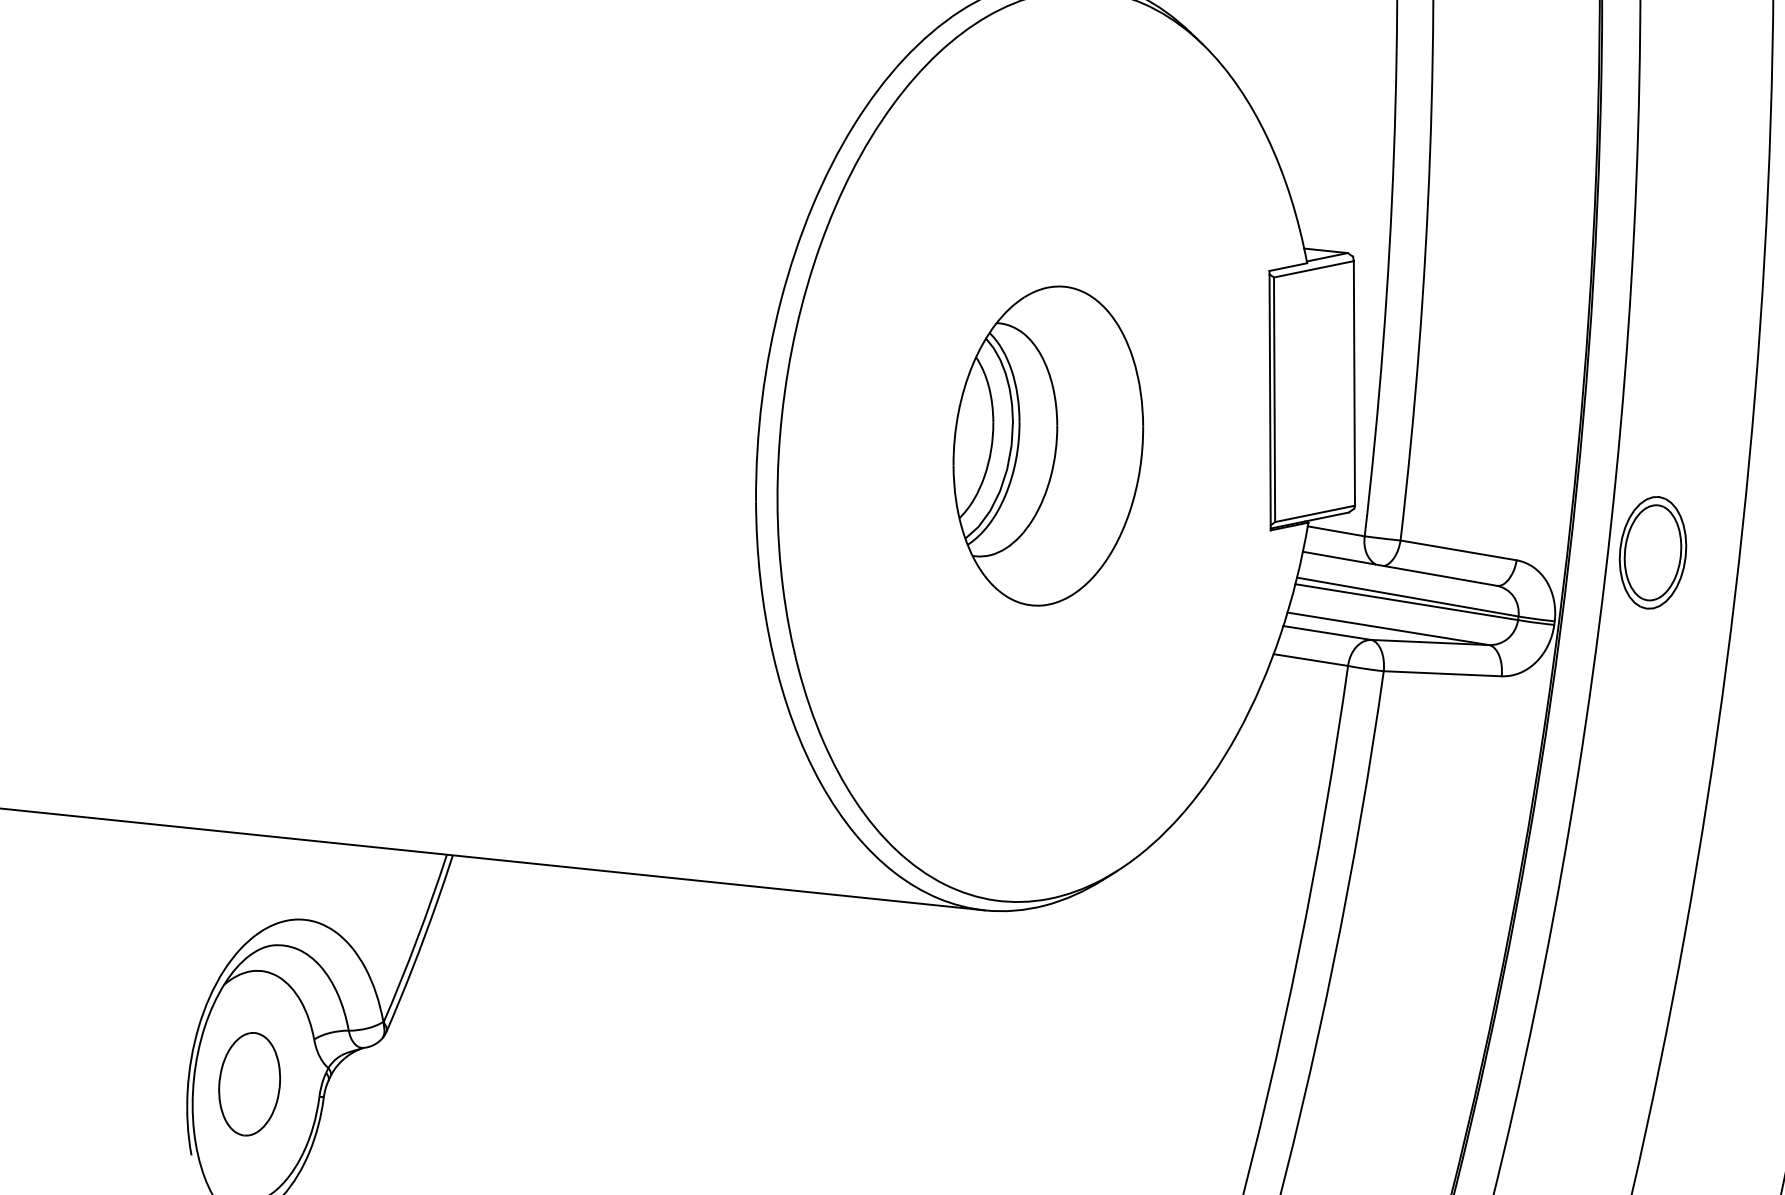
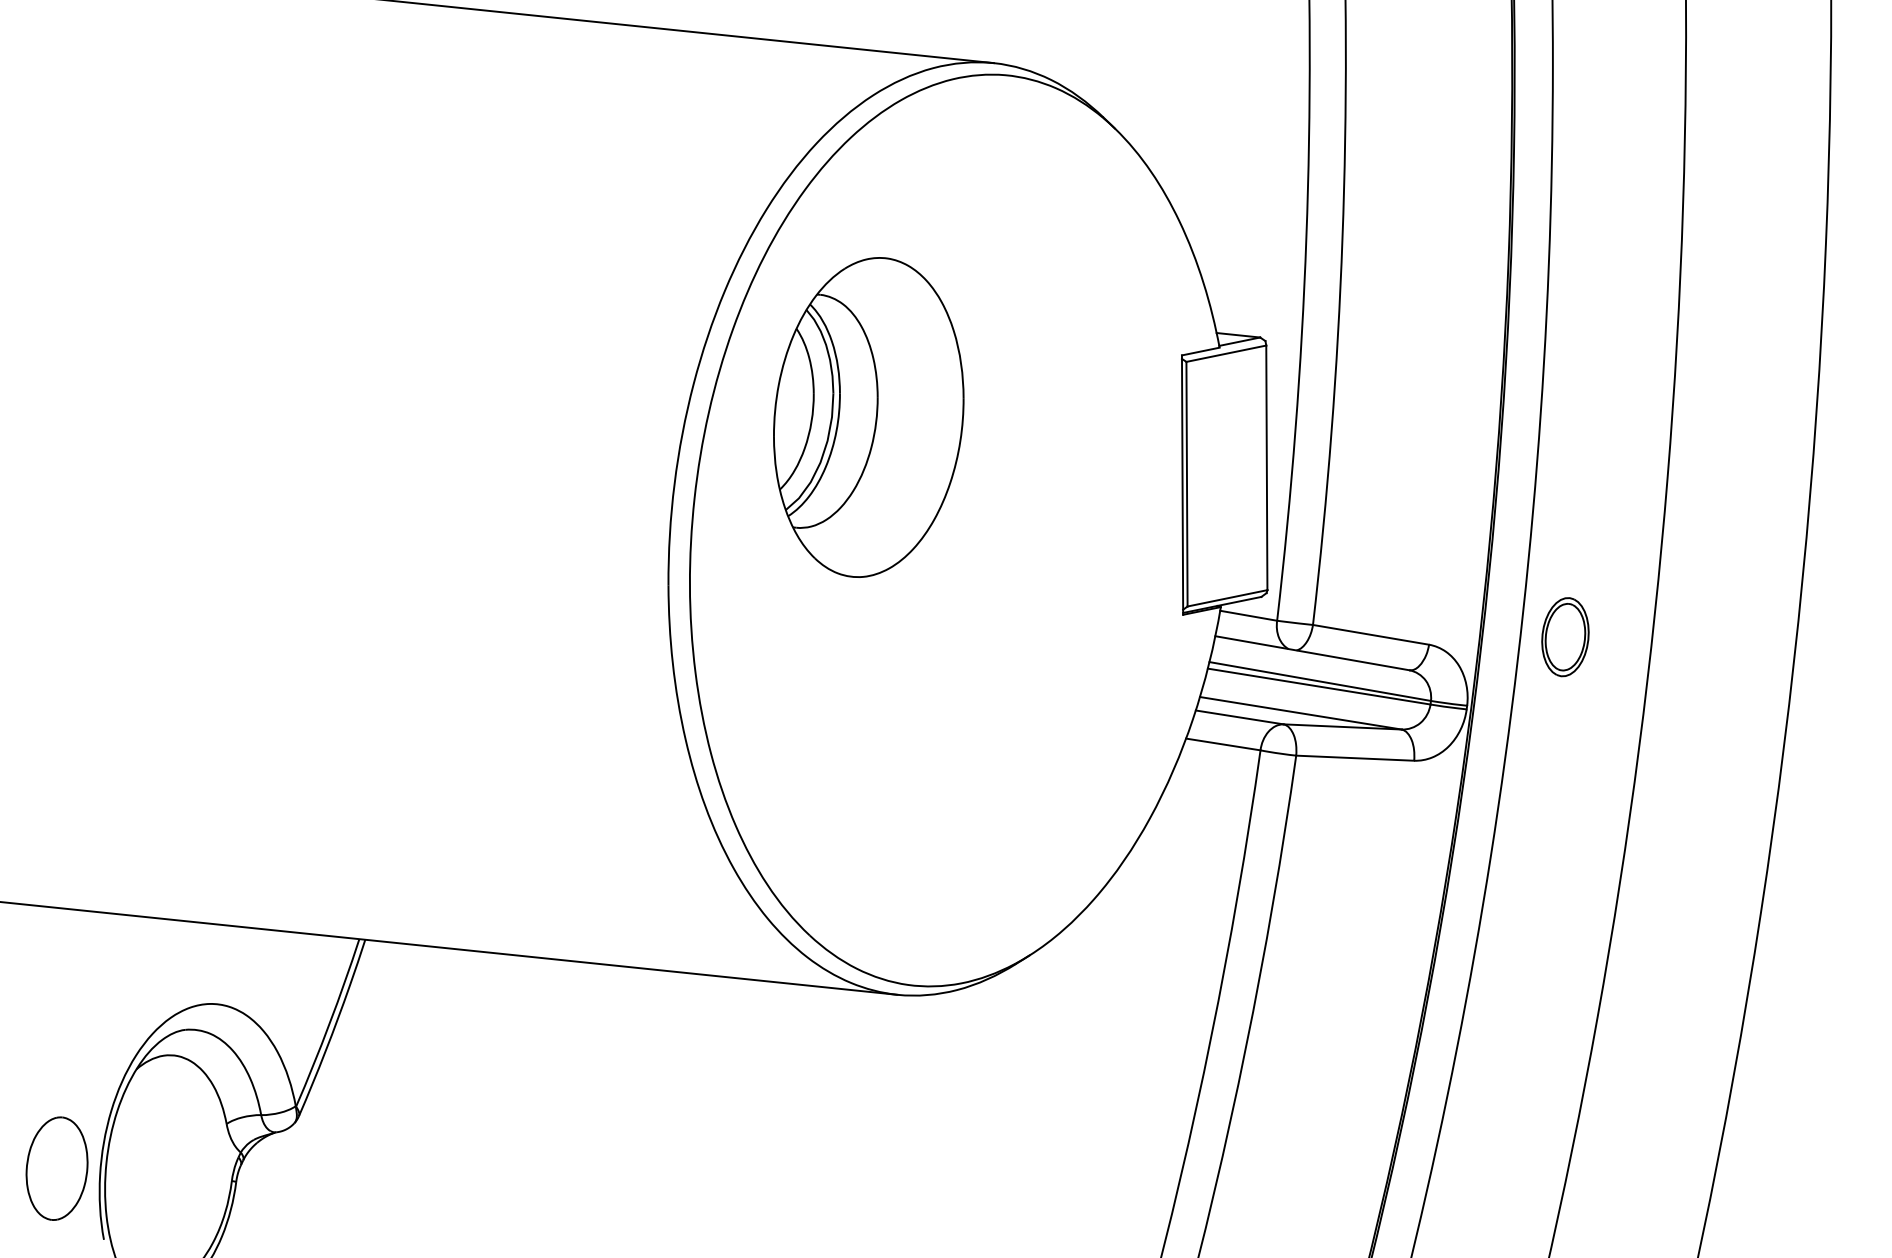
part: (1048, 446) -> (868, 417), moved
part: (1653, 552) -> (1565, 636), size x0.7
part: (249, 1084) -> (56, 1168), moved

